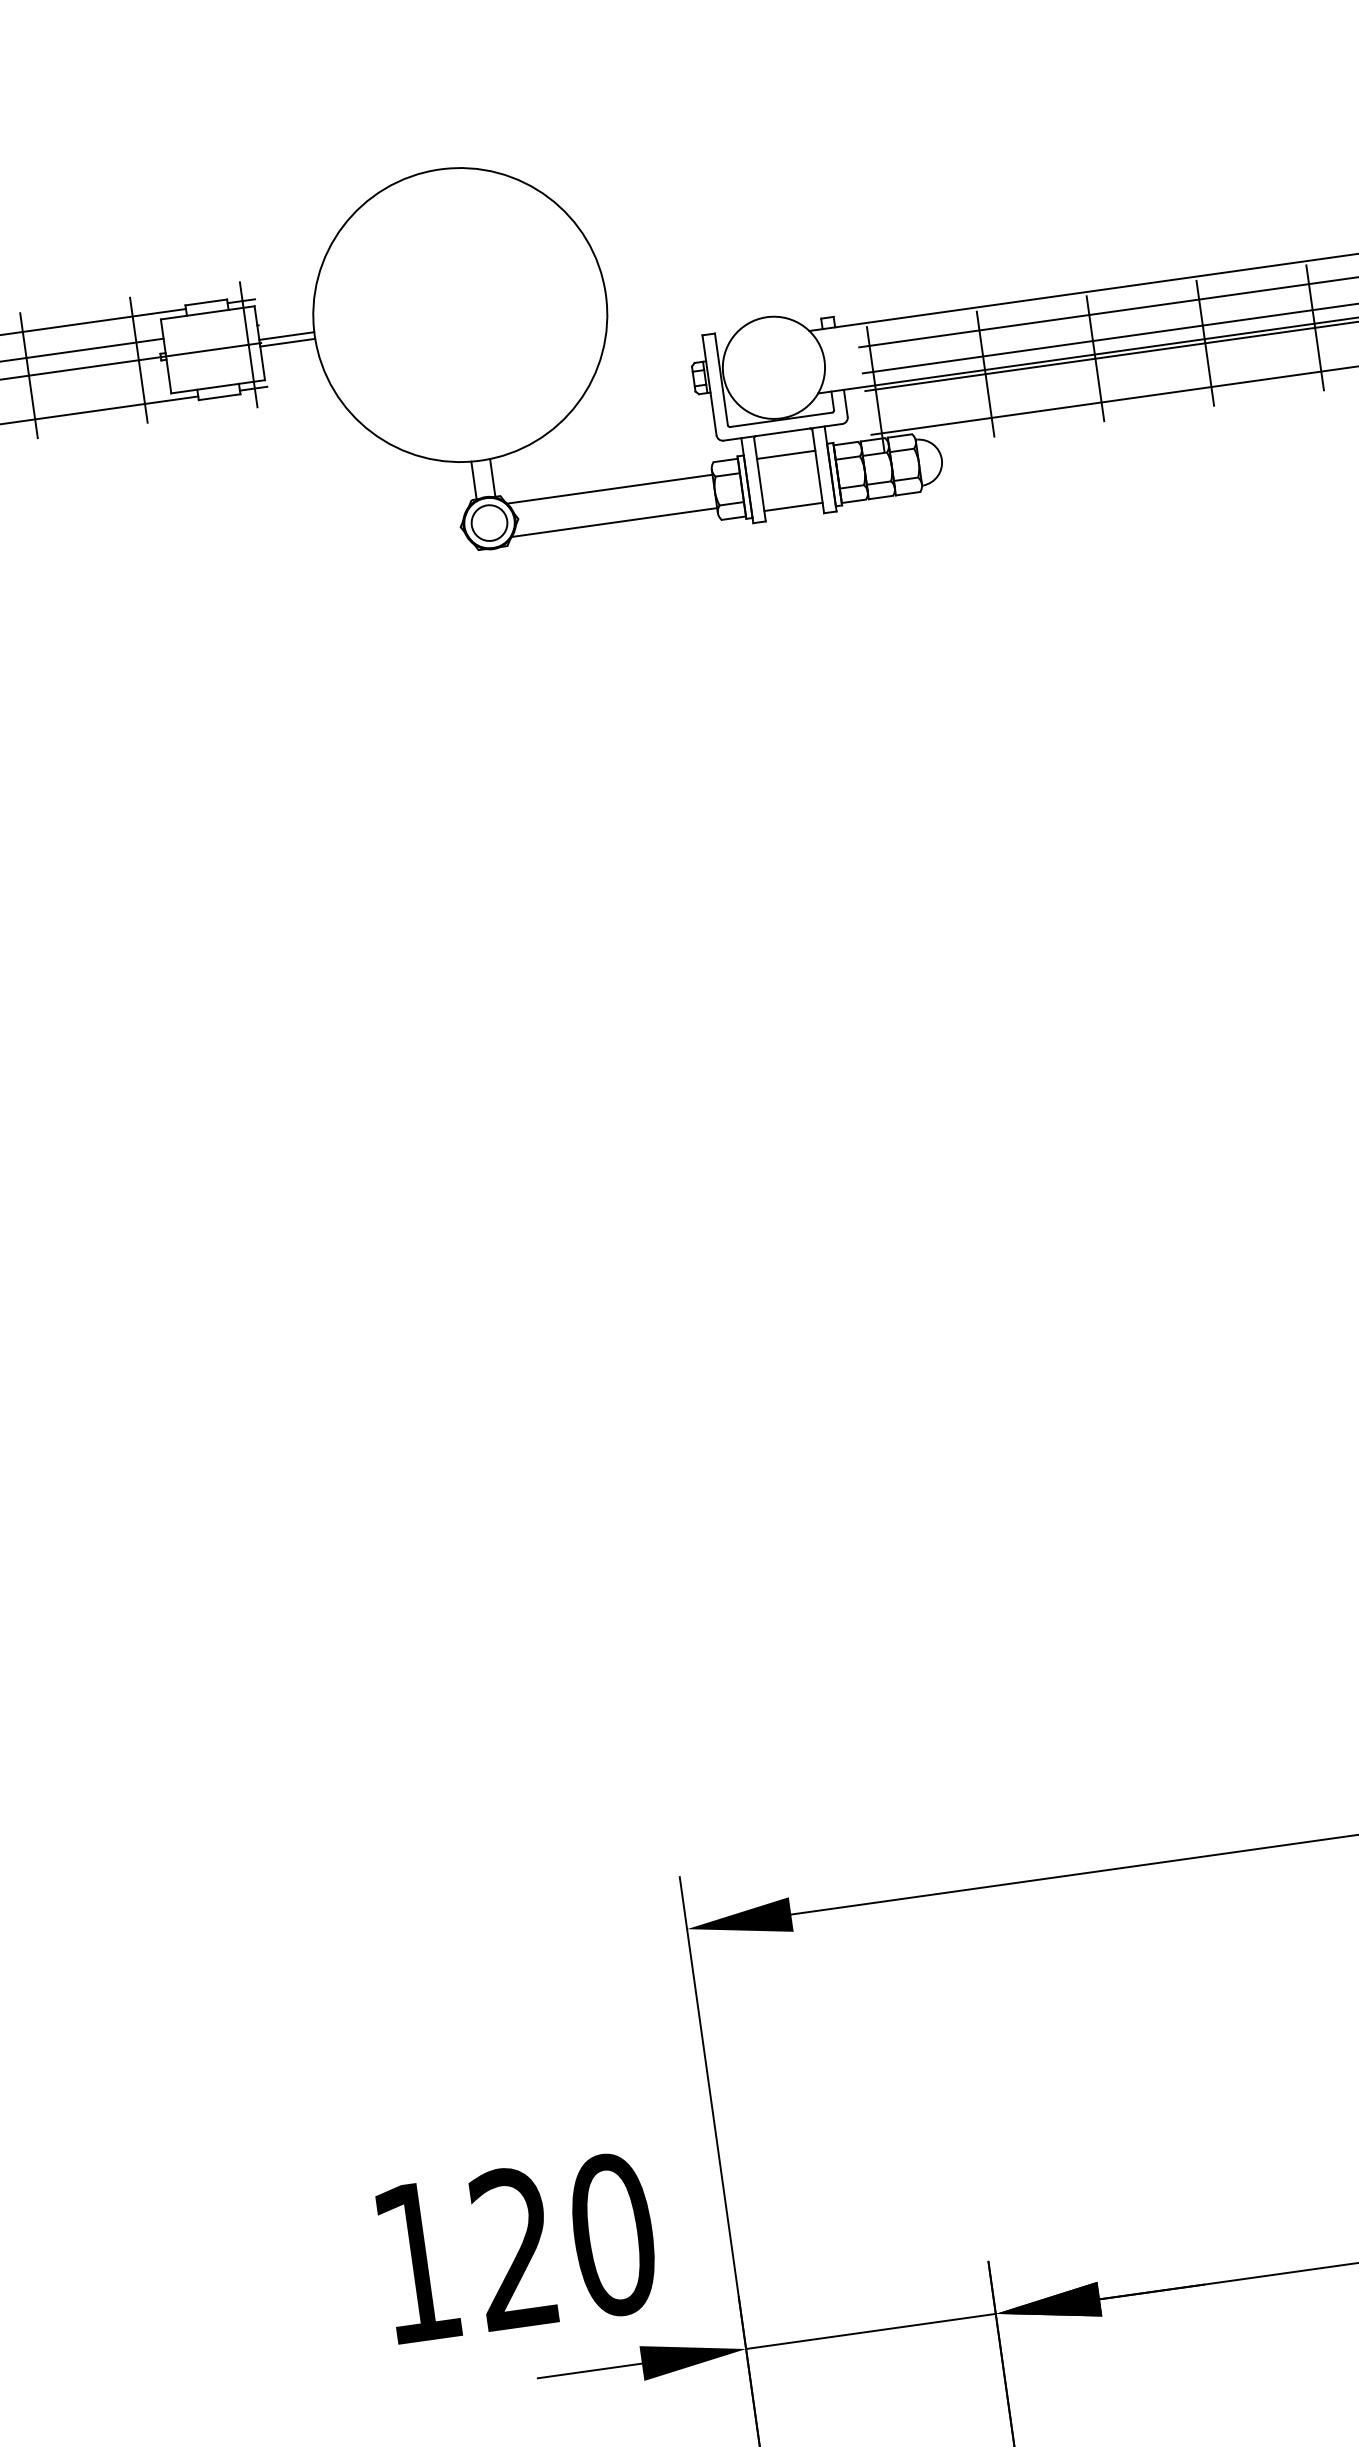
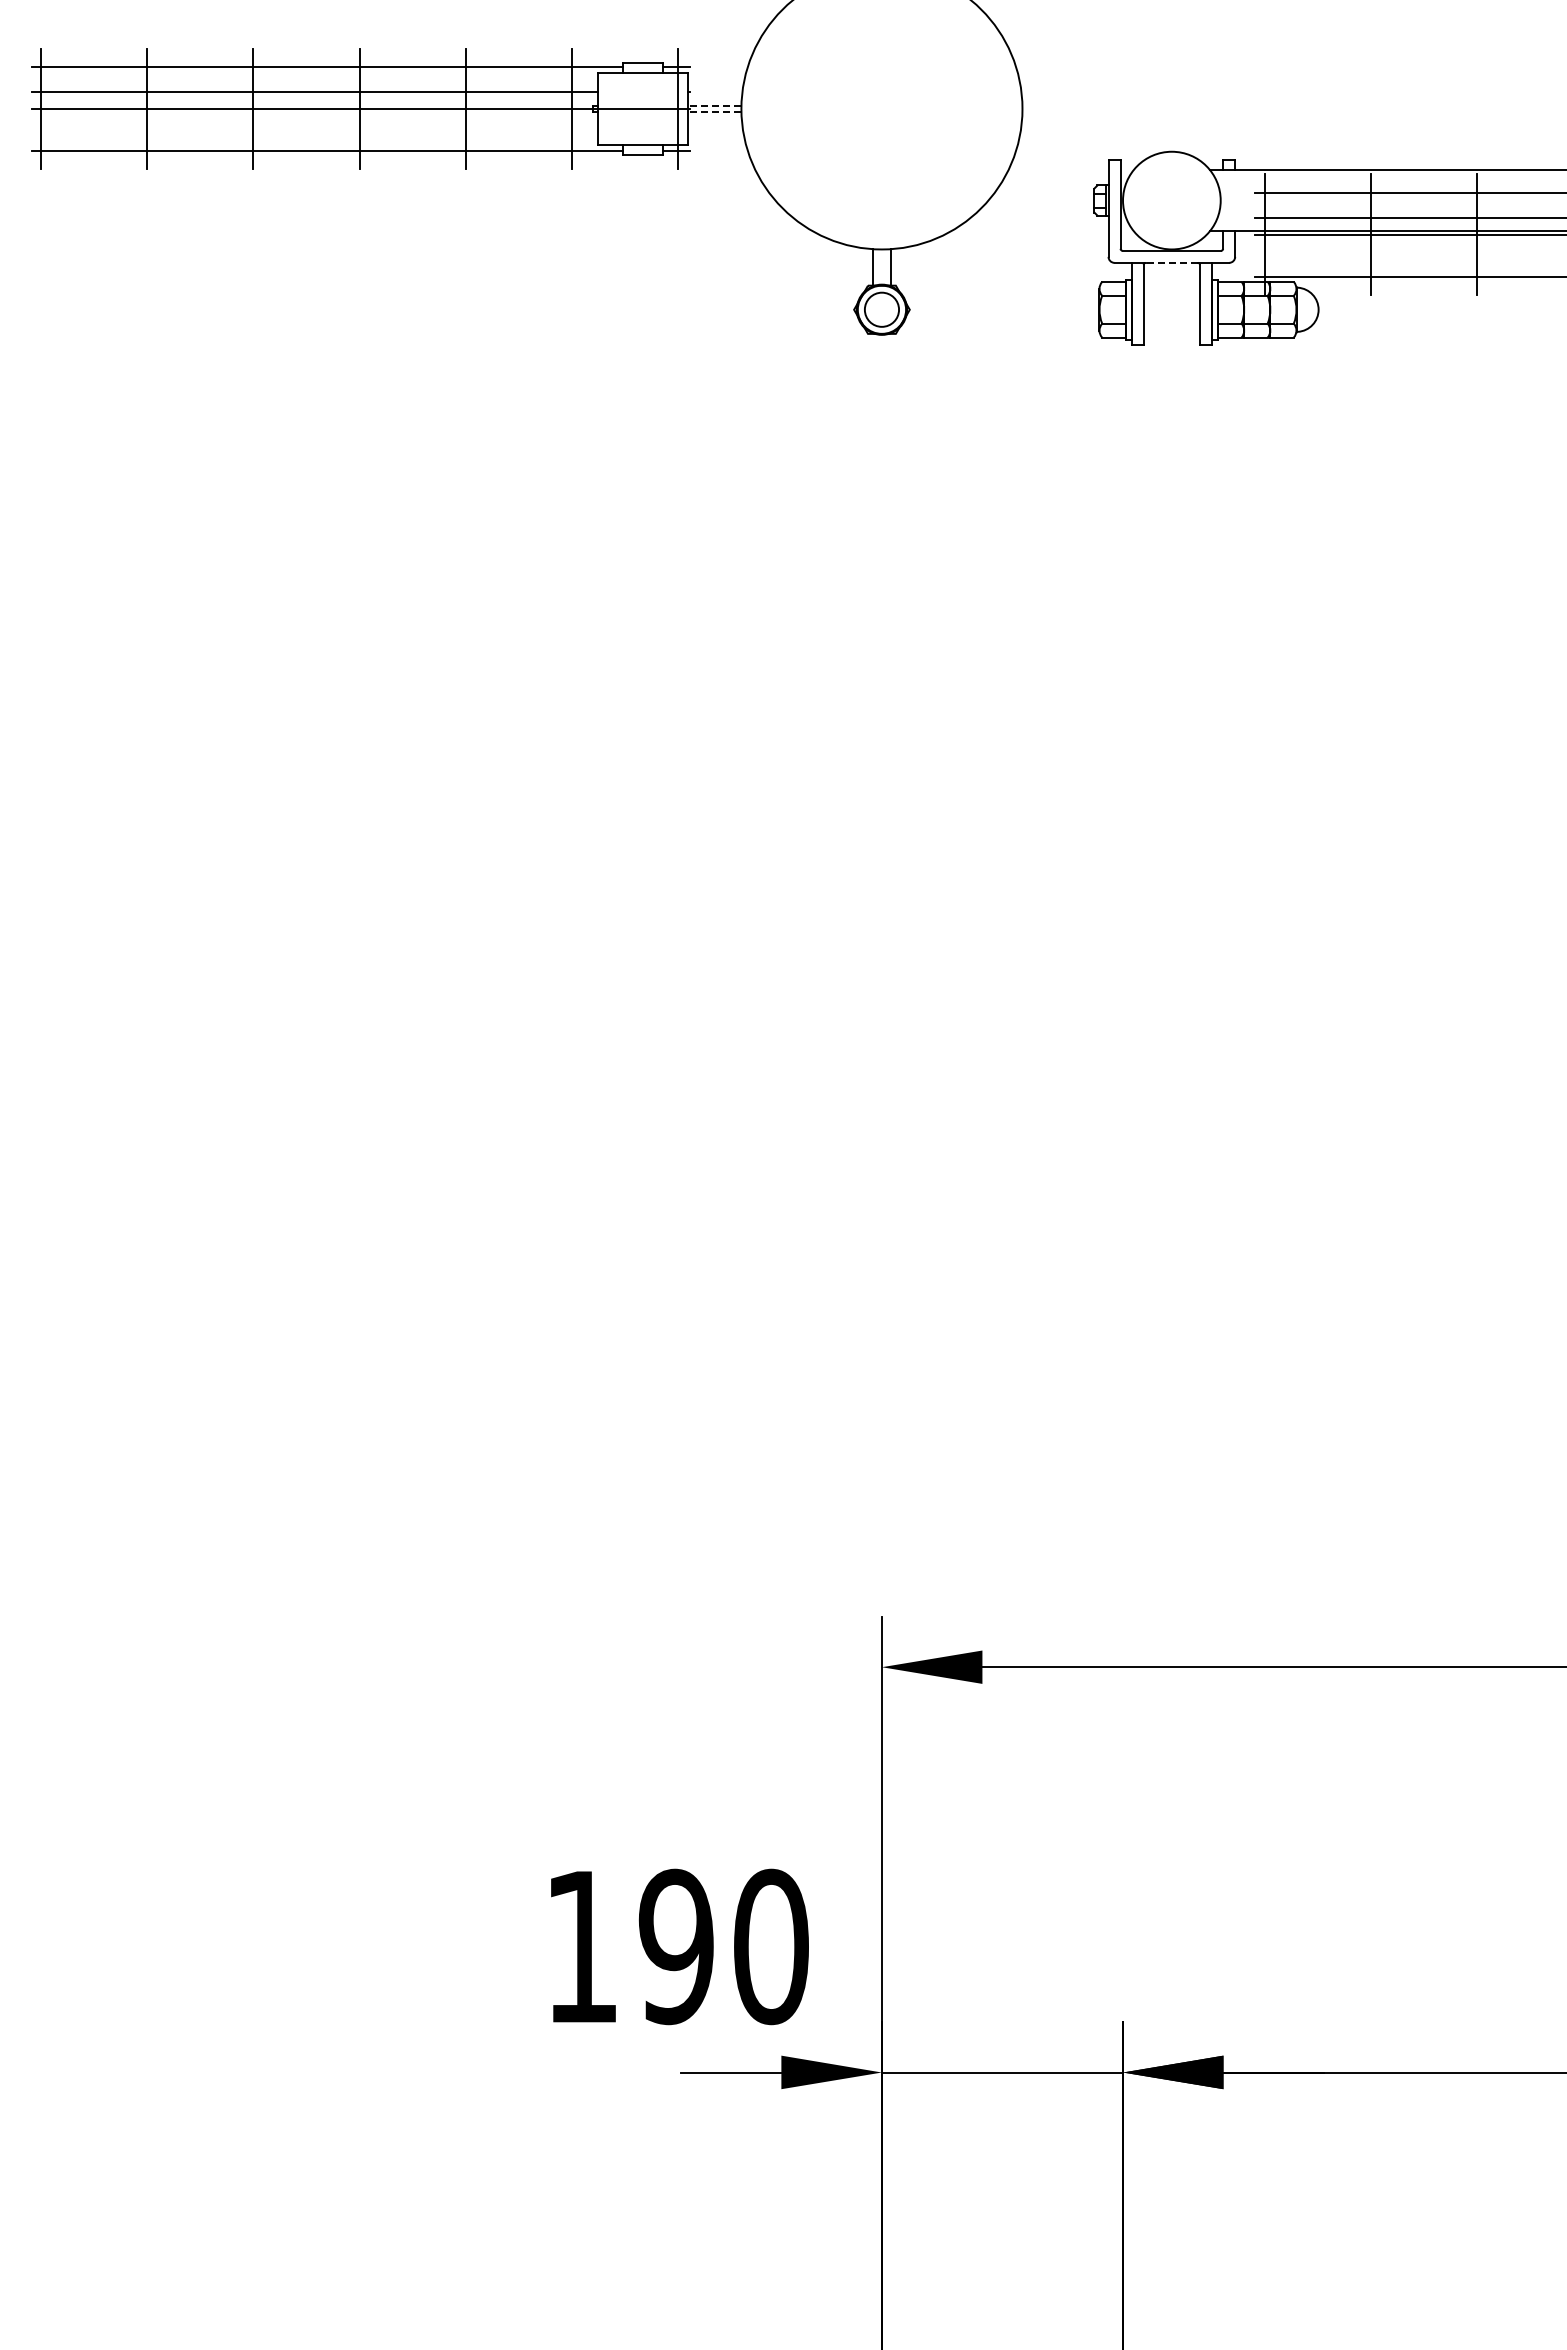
line: (286, 335) -> (714, 105), solid -> dashed
line: (287, 343) -> (714, 112), solid -> dashed
line: (782, 431) -> (1171, 262), solid -> dashed
line: (785, 454) -> (1171, 284), removed
line: (609, 488) -> (1000, 293), removed
line: (793, 506) -> (1171, 334), removed
line: (614, 522) -> (1000, 325), removed
text: (513, 2248) -> (675, 1946), 120 -> 190

